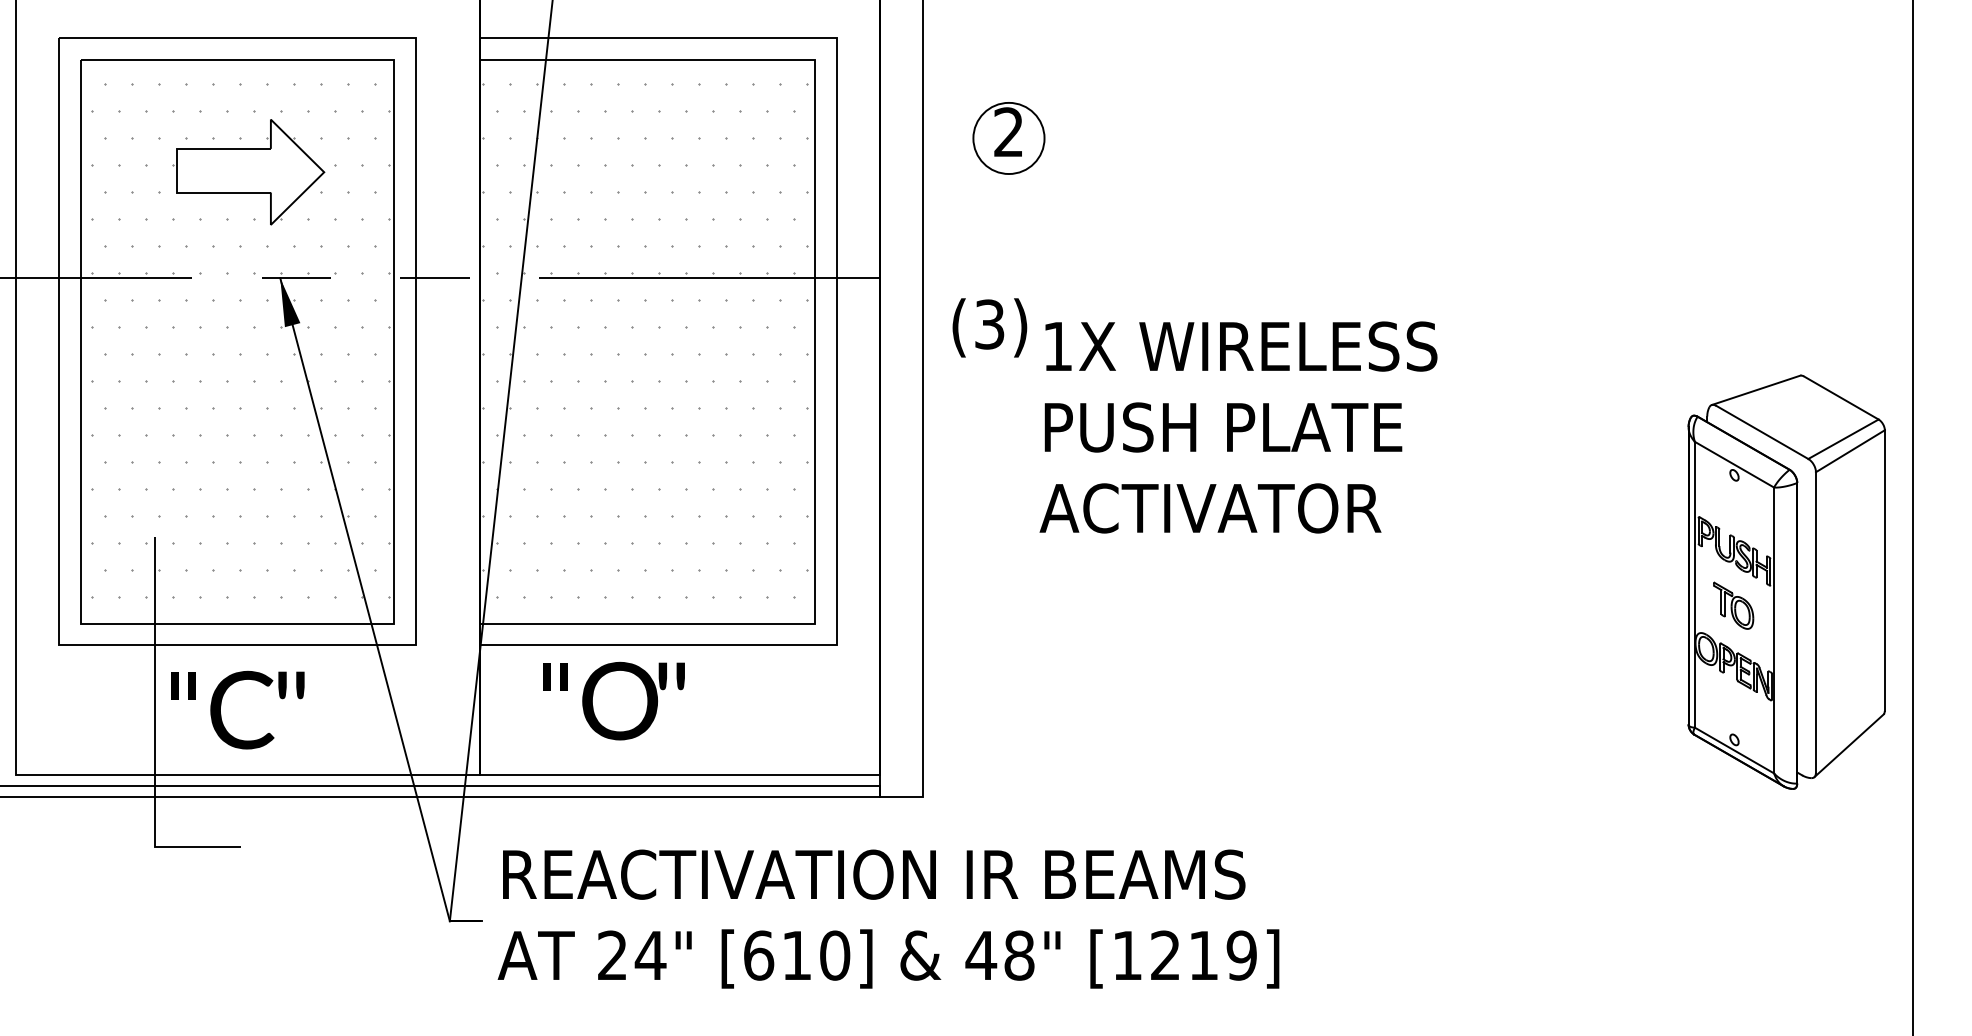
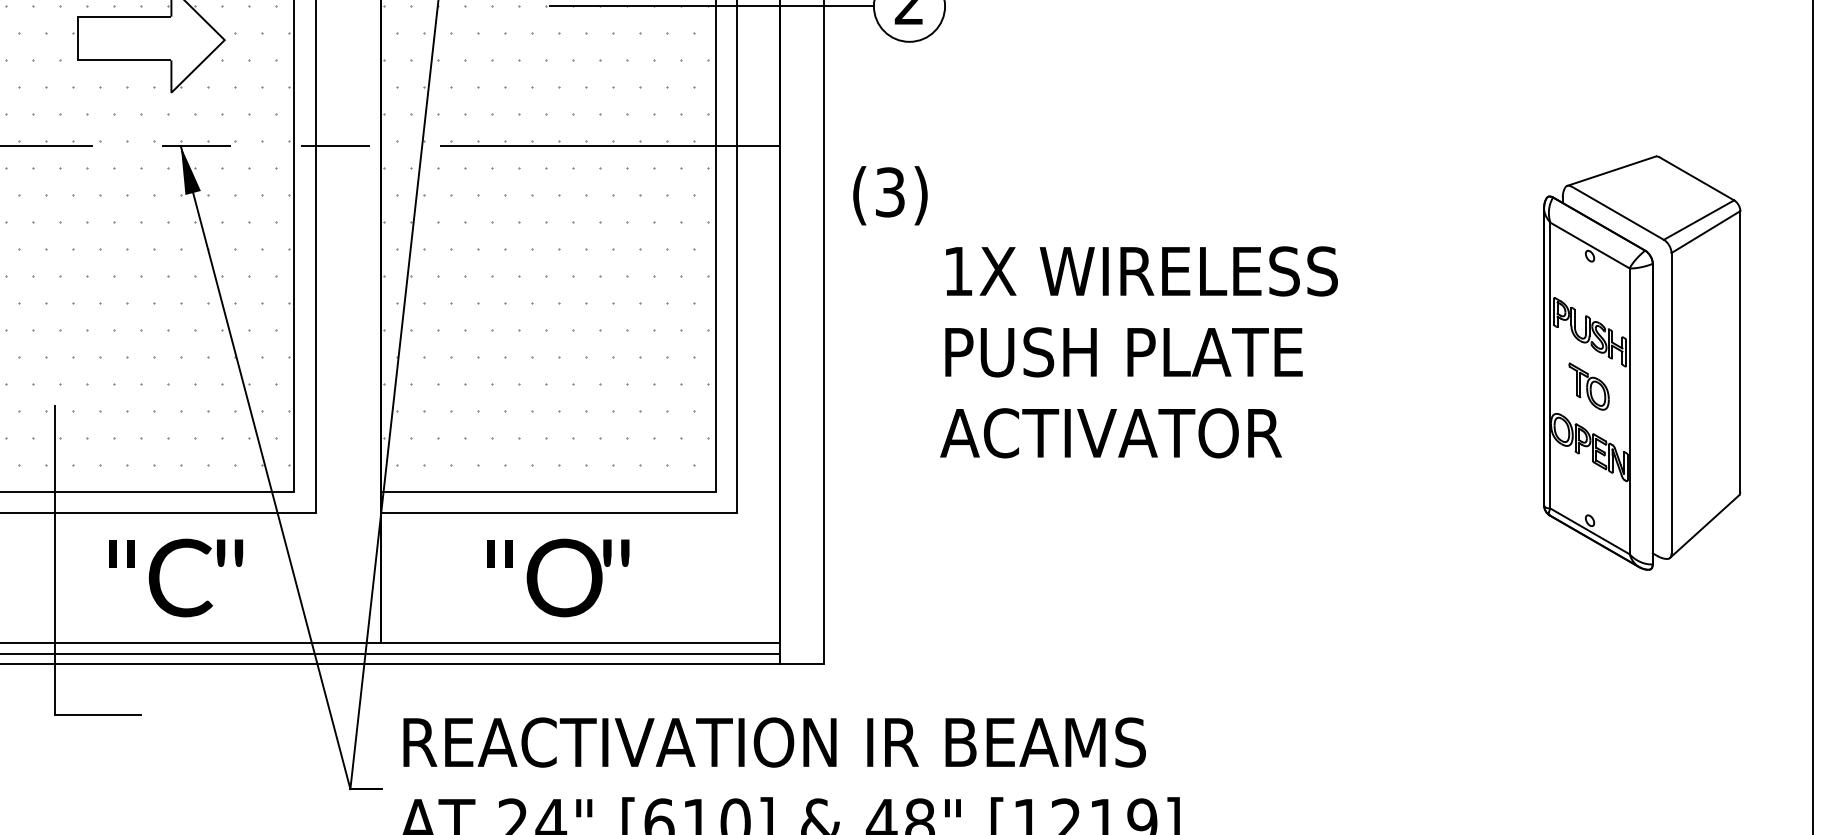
line: (811, 138) -> (712, 6), added
text: (1238, 427) -> (1139, 352), moved
part: (1786, 581) -> (1642, 362), moved
text: (613, 700) -> (558, 577), moved
text: (237, 709) -> (176, 577), moved

